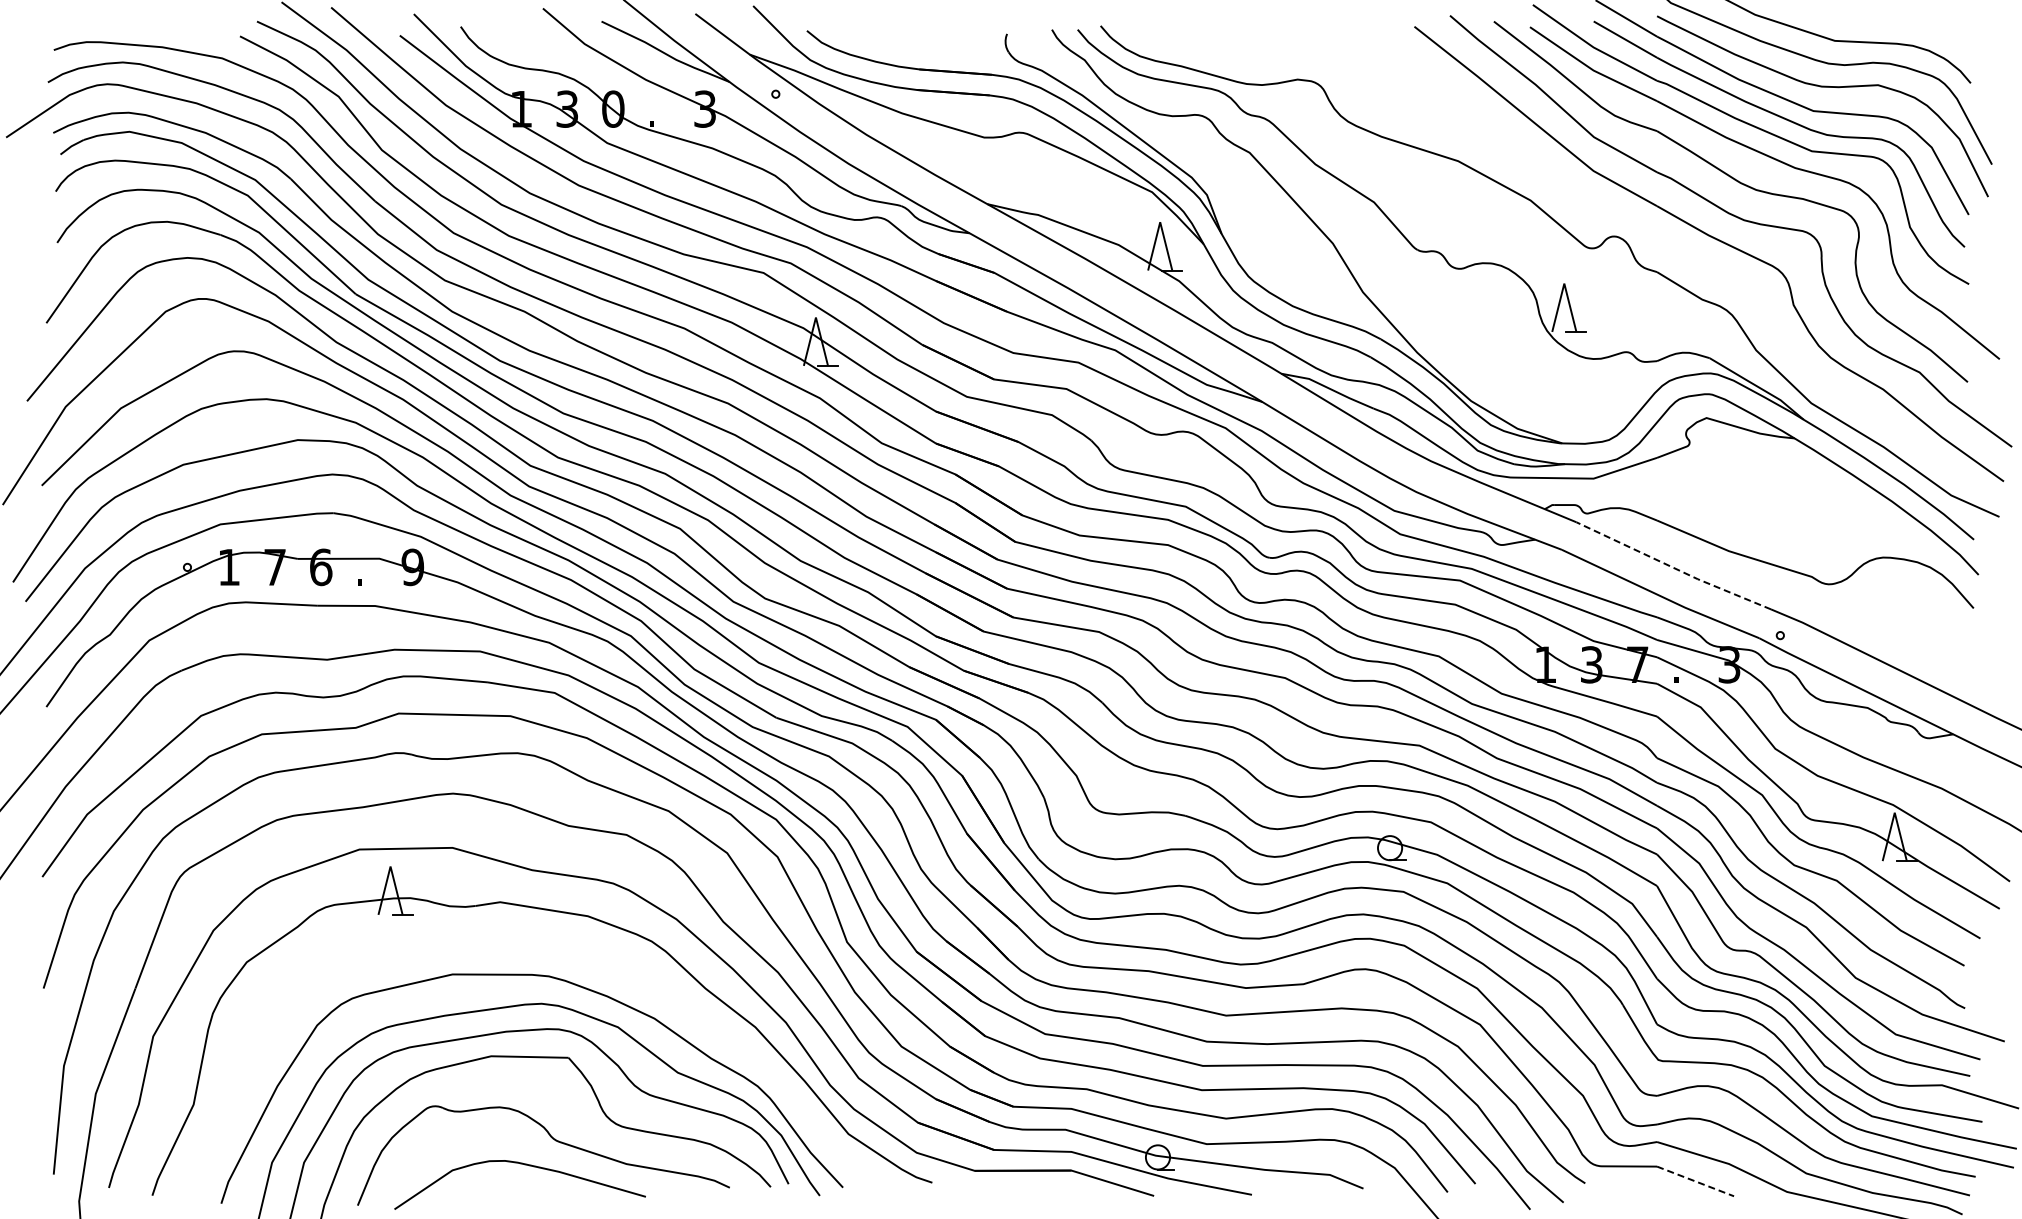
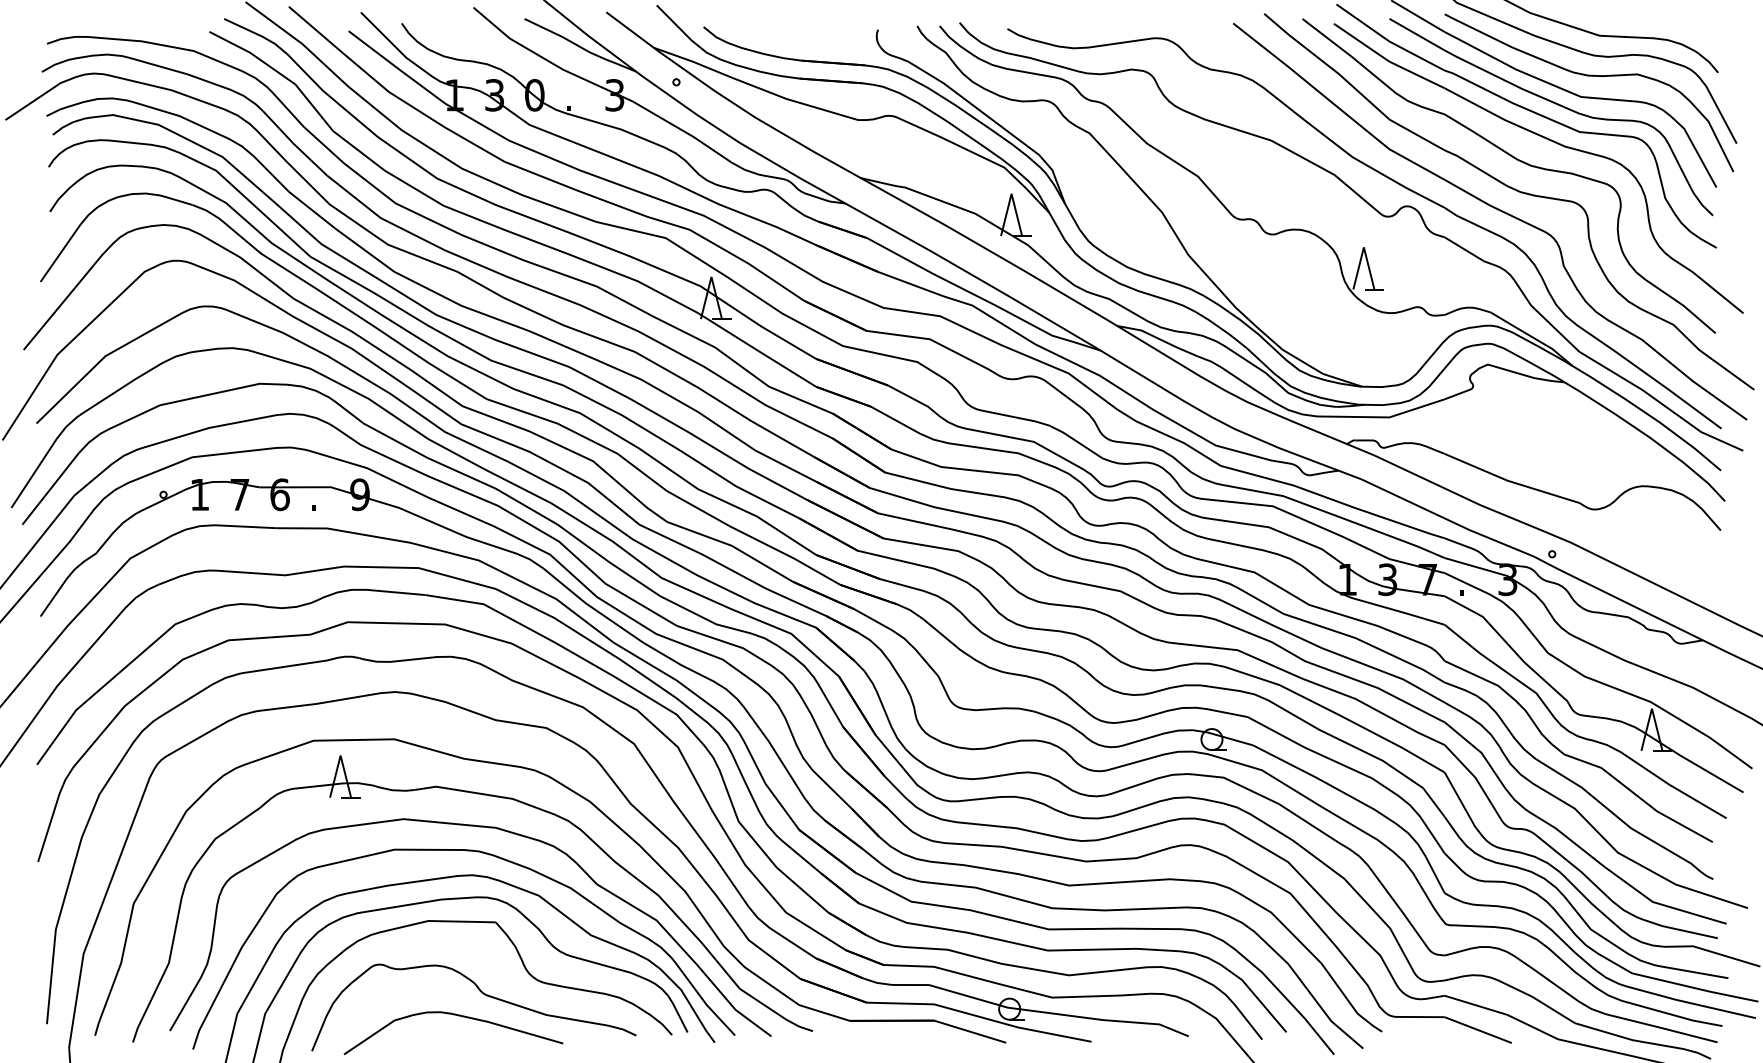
part: (1596, 207) -> (1391, 181), added
line: (1673, 567) -> (1459, 494), dashed -> solid
curve: (555, 949) -> (484, 827), added
line: (1696, 1181) -> (1479, 1030), dashed -> solid

